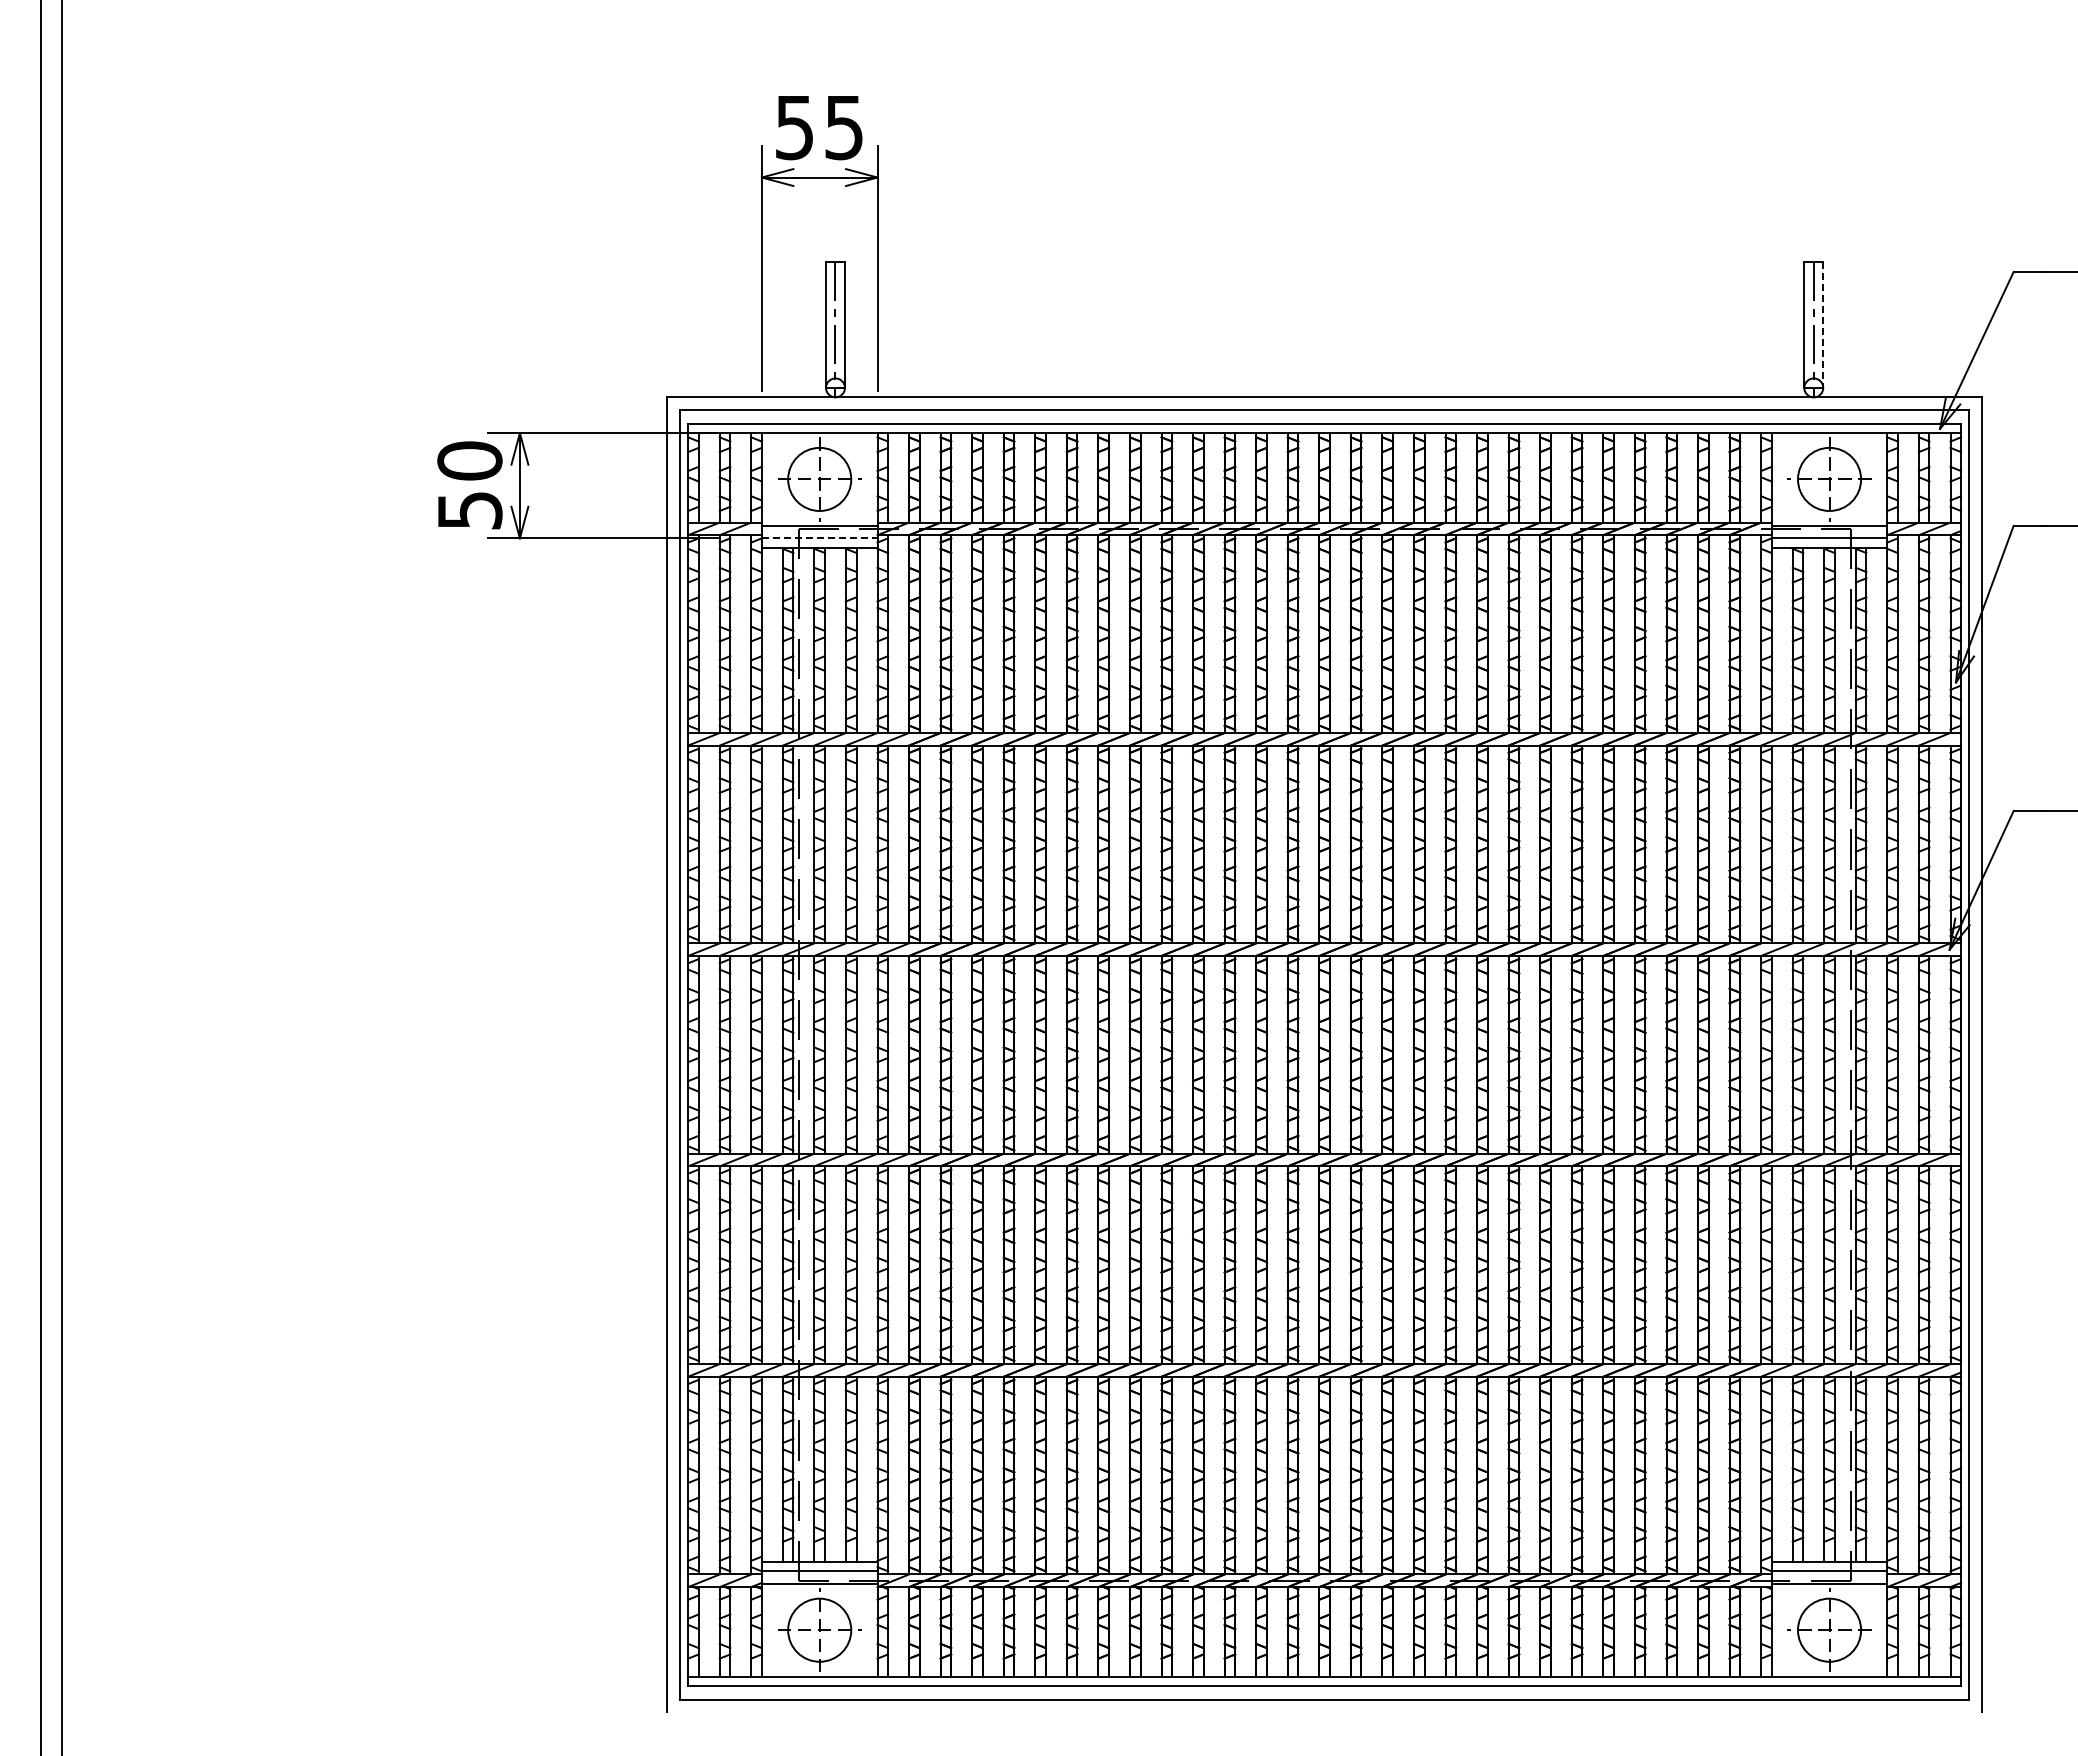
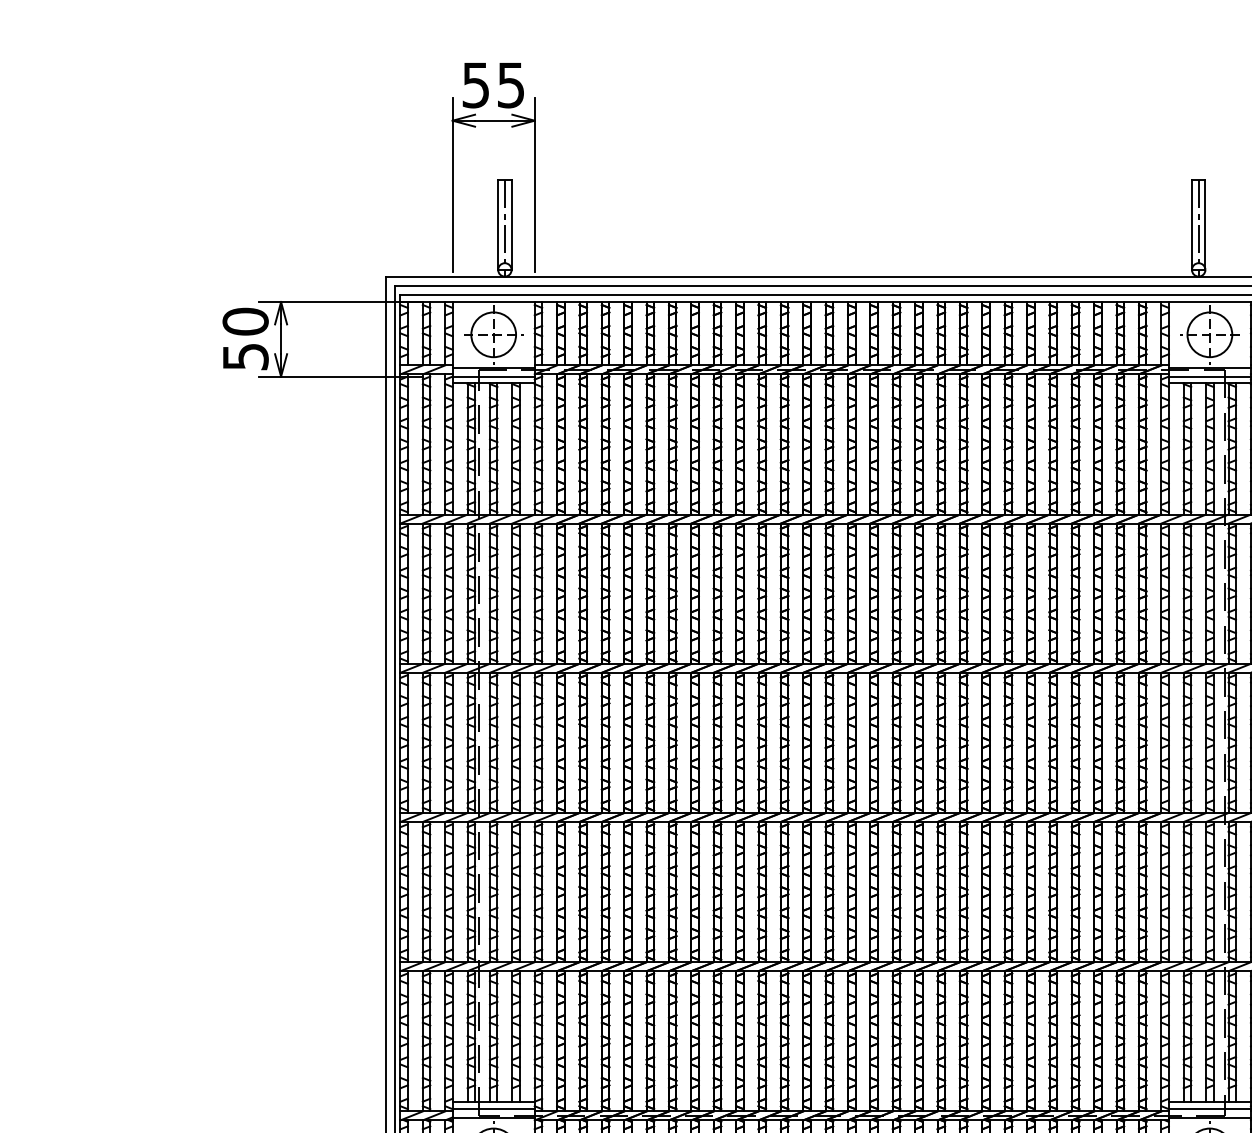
line: (1823, 325) -> (1205, 225), dashed -> solid
line: (819, 538) -> (493, 376), dashed -> solid

